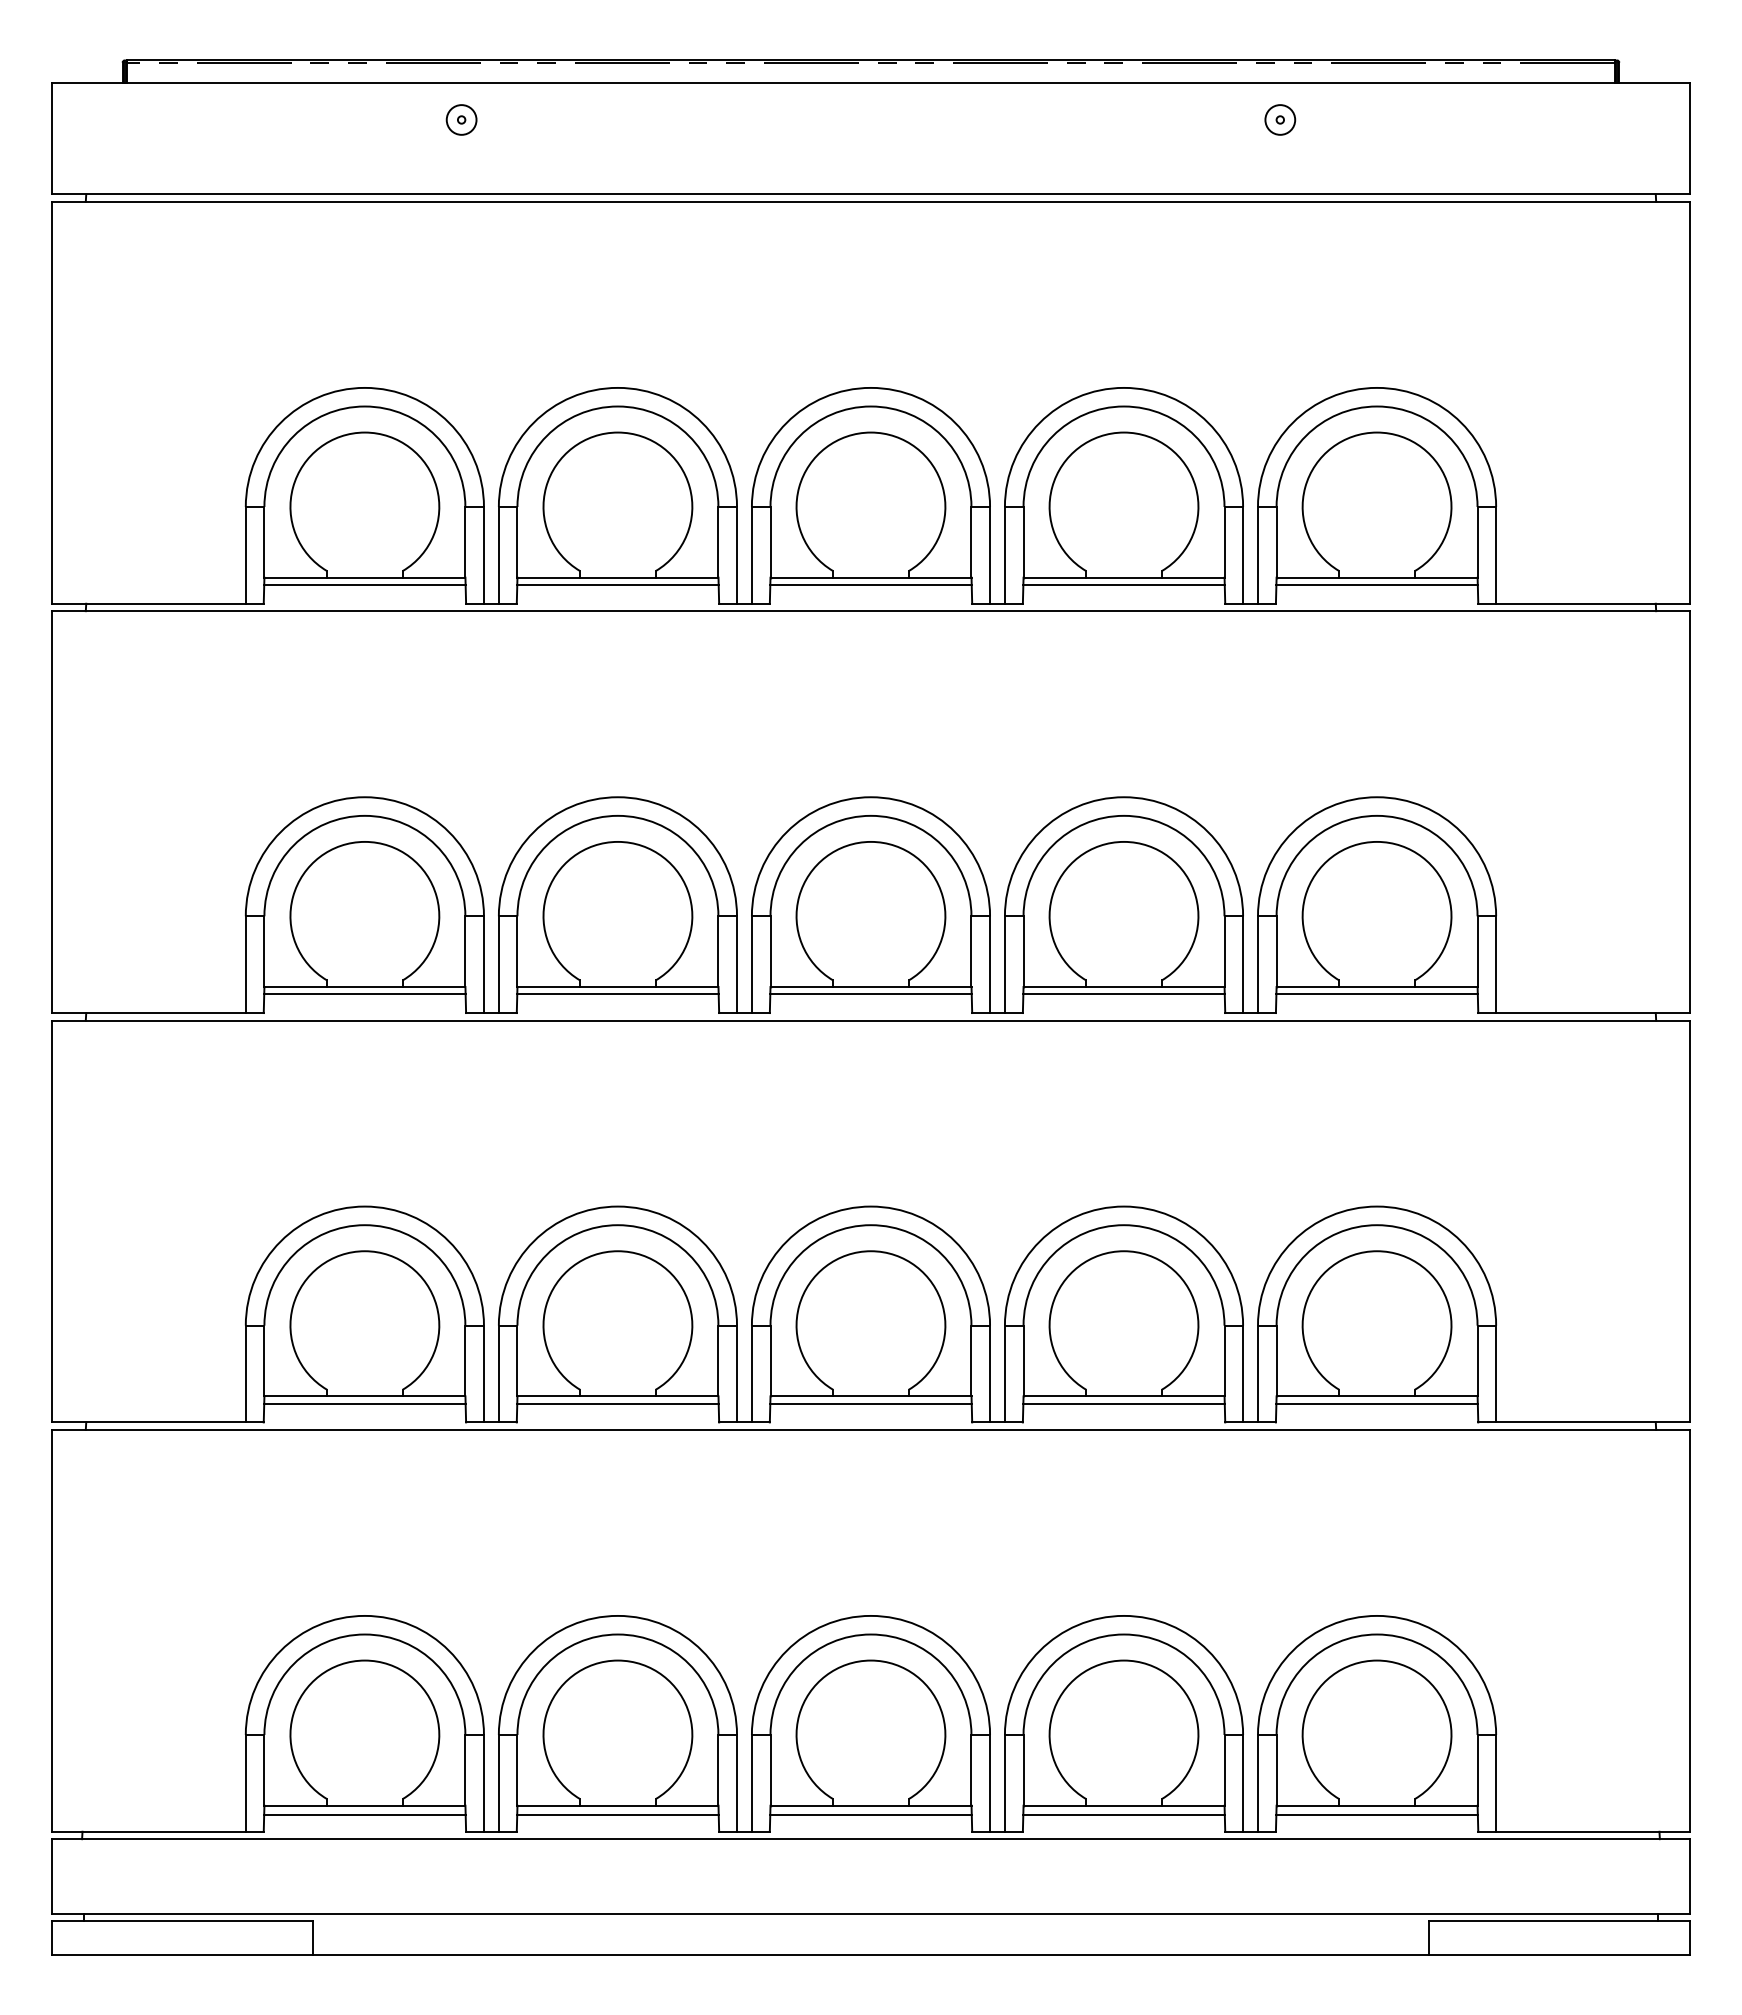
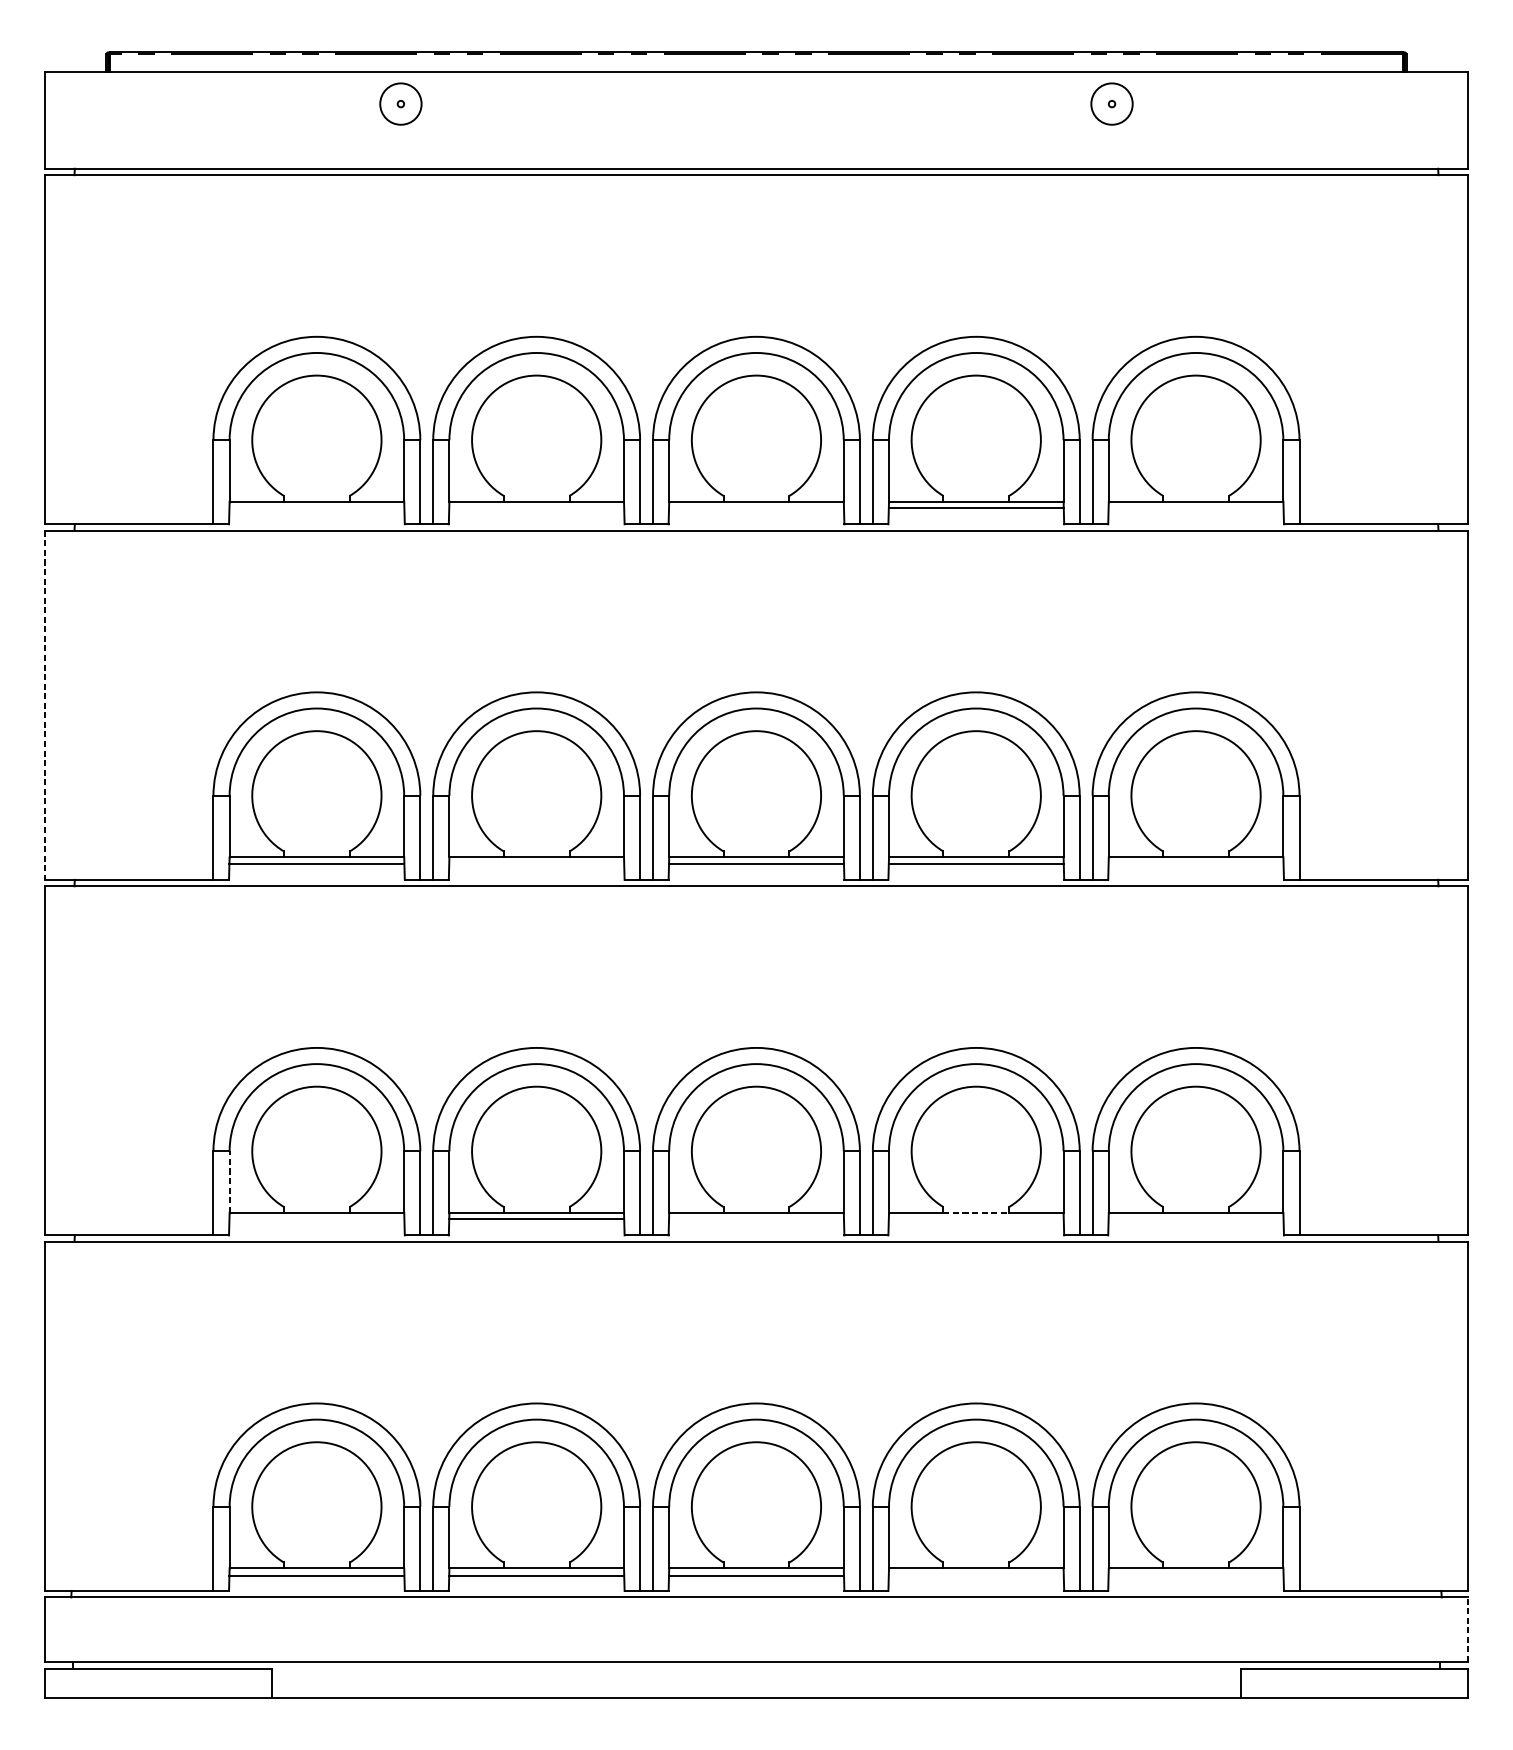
circle: (461, 119) -> (400, 103), size x1.6
circle: (1280, 119) -> (1112, 103), size x1.6
line: (364, 585) -> (316, 508), removed
line: (617, 585) -> (536, 508), removed
line: (870, 585) -> (756, 508), removed
line: (1376, 585) -> (1195, 508), removed
line: (52, 812) -> (45, 705), solid -> dashed
line: (617, 994) -> (536, 863), removed
line: (1376, 994) -> (1195, 863), removed
line: (264, 1360) -> (229, 1181), solid -> dashed
line: (1124, 1396) -> (976, 1212), solid -> dashed
line: (364, 1403) -> (316, 1218), removed
line: (870, 1403) -> (756, 1218), removed
line: (1123, 1403) -> (975, 1218), removed
line: (1376, 1403) -> (1195, 1218), removed
line: (1123, 1814) -> (975, 1575), removed
line: (1376, 1814) -> (1195, 1575), removed
line: (1689, 1875) -> (1467, 1628), solid -> dashed

